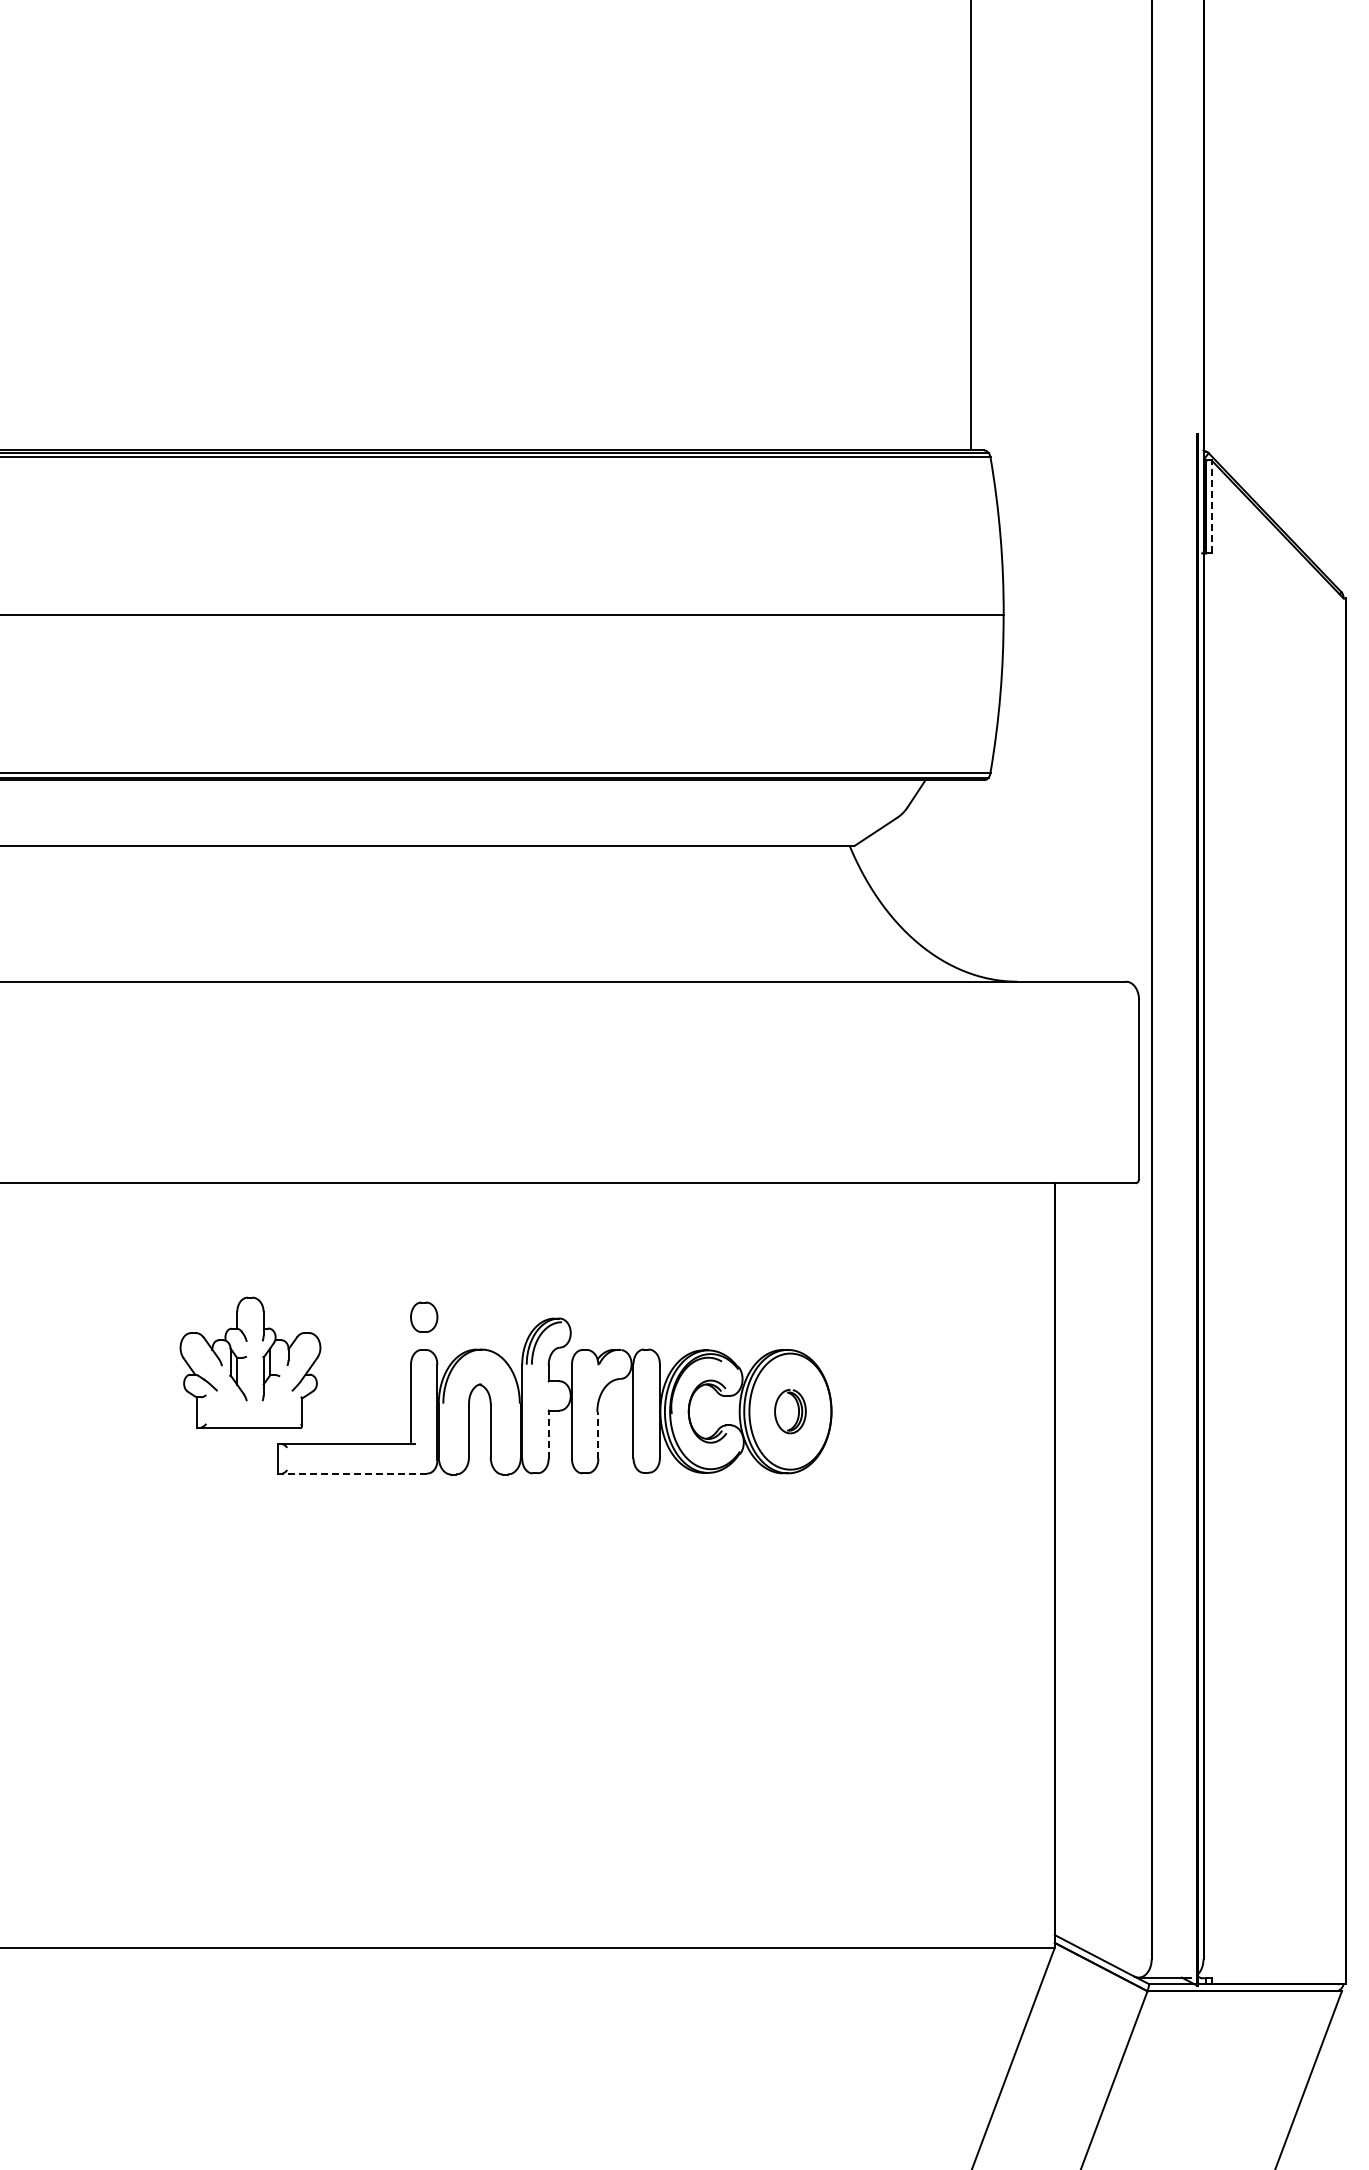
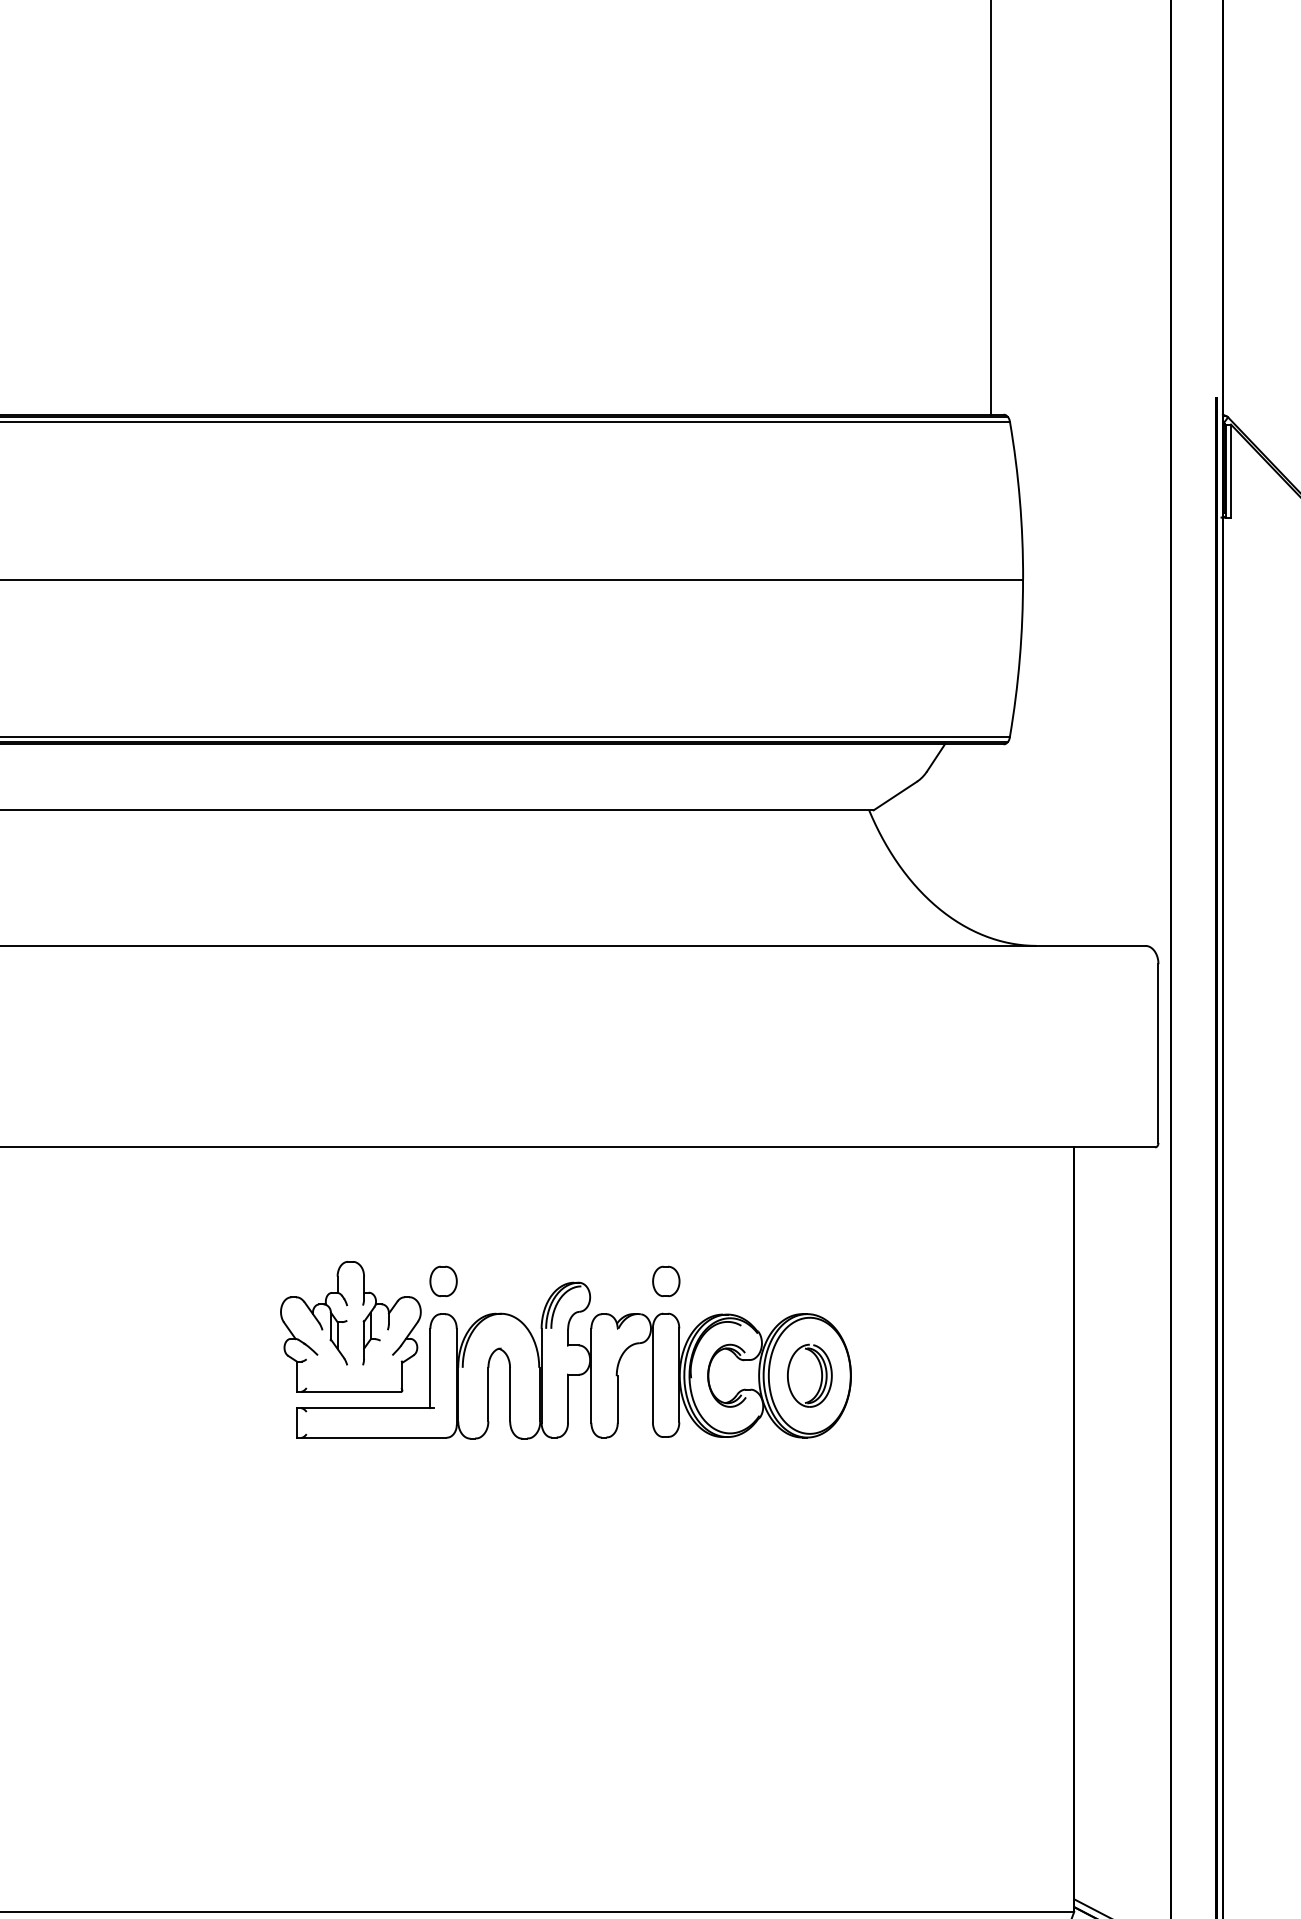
line: (1211, 506) -> (1230, 470), dashed -> solid
part: (646, 1316) -> (665, 1280), added
part: (250, 1362) -> (350, 1326), moved
part: (790, 1411) -> (809, 1375), size x1.43
line: (548, 1434) -> (567, 1398), dashed -> solid
line: (598, 1434) -> (617, 1398), dashed -> solid
line: (354, 1473) -> (373, 1437), dashed -> solid

